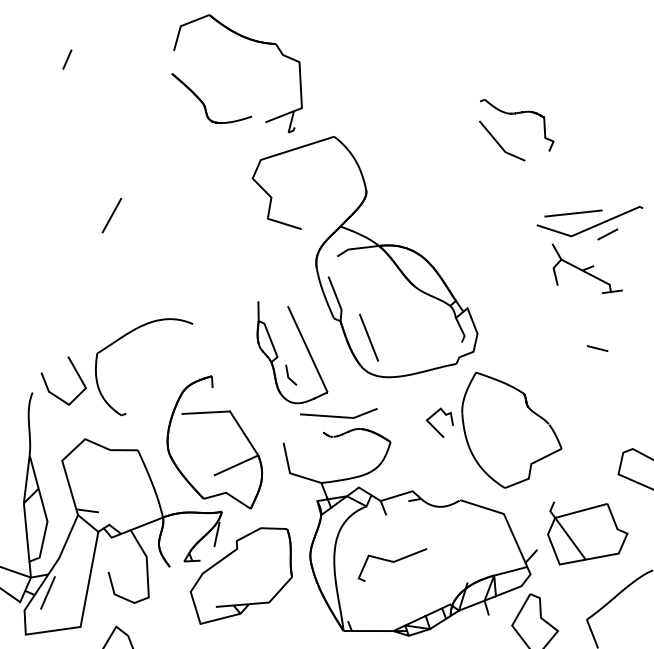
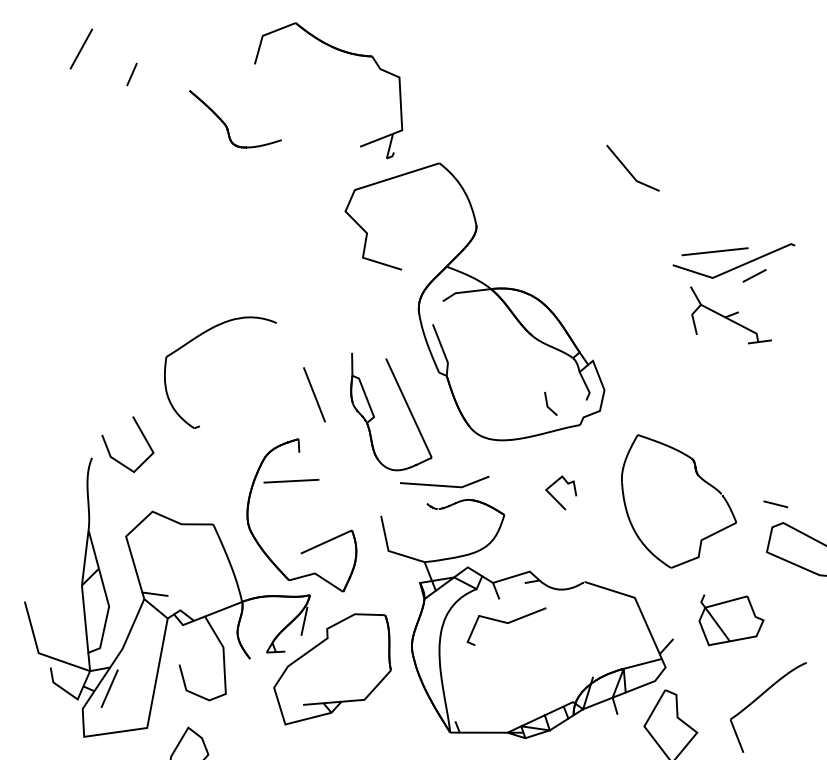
part: (204, 103) -> (226, 124), moved
part: (516, 114) -> (649, 137), removed
line: (112, 215) -> (81, 48), moved
part: (125, 336) -> (198, 337), moved
line: (369, 337) -> (314, 394), moved
line: (597, 348) -> (775, 504), moved
line: (289, 375) -> (548, 404), moved
part: (512, 430) -> (679, 501), moved
line: (244, 432) -> (335, 504), removed
part: (587, 532) -> (731, 619), size x0.7
line: (392, 562) -> (506, 623), moved

